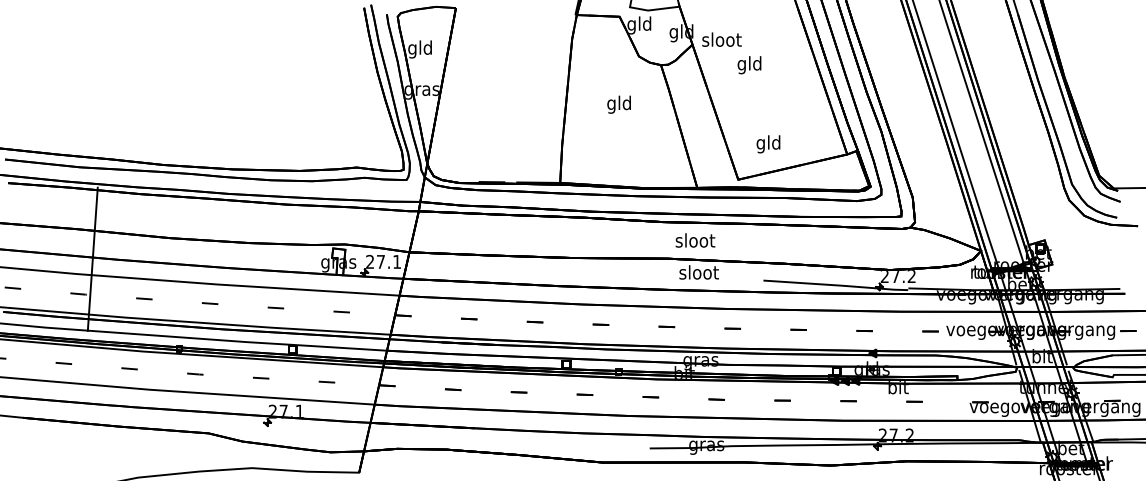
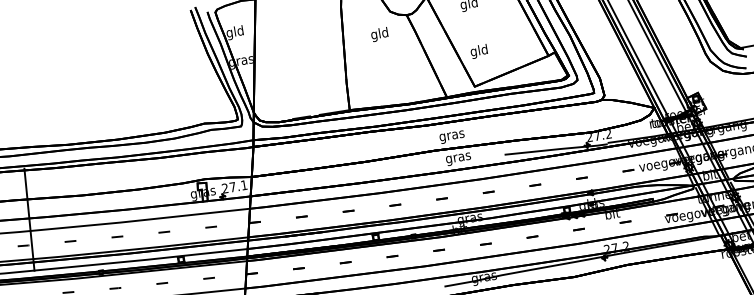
text: (618, 104) -> (379, 34), moved
text: (768, 144) -> (479, 51), moved
text: (695, 242) -> (452, 136), sloot -> gras
text: (698, 274) -> (458, 158), sloot -> gras

